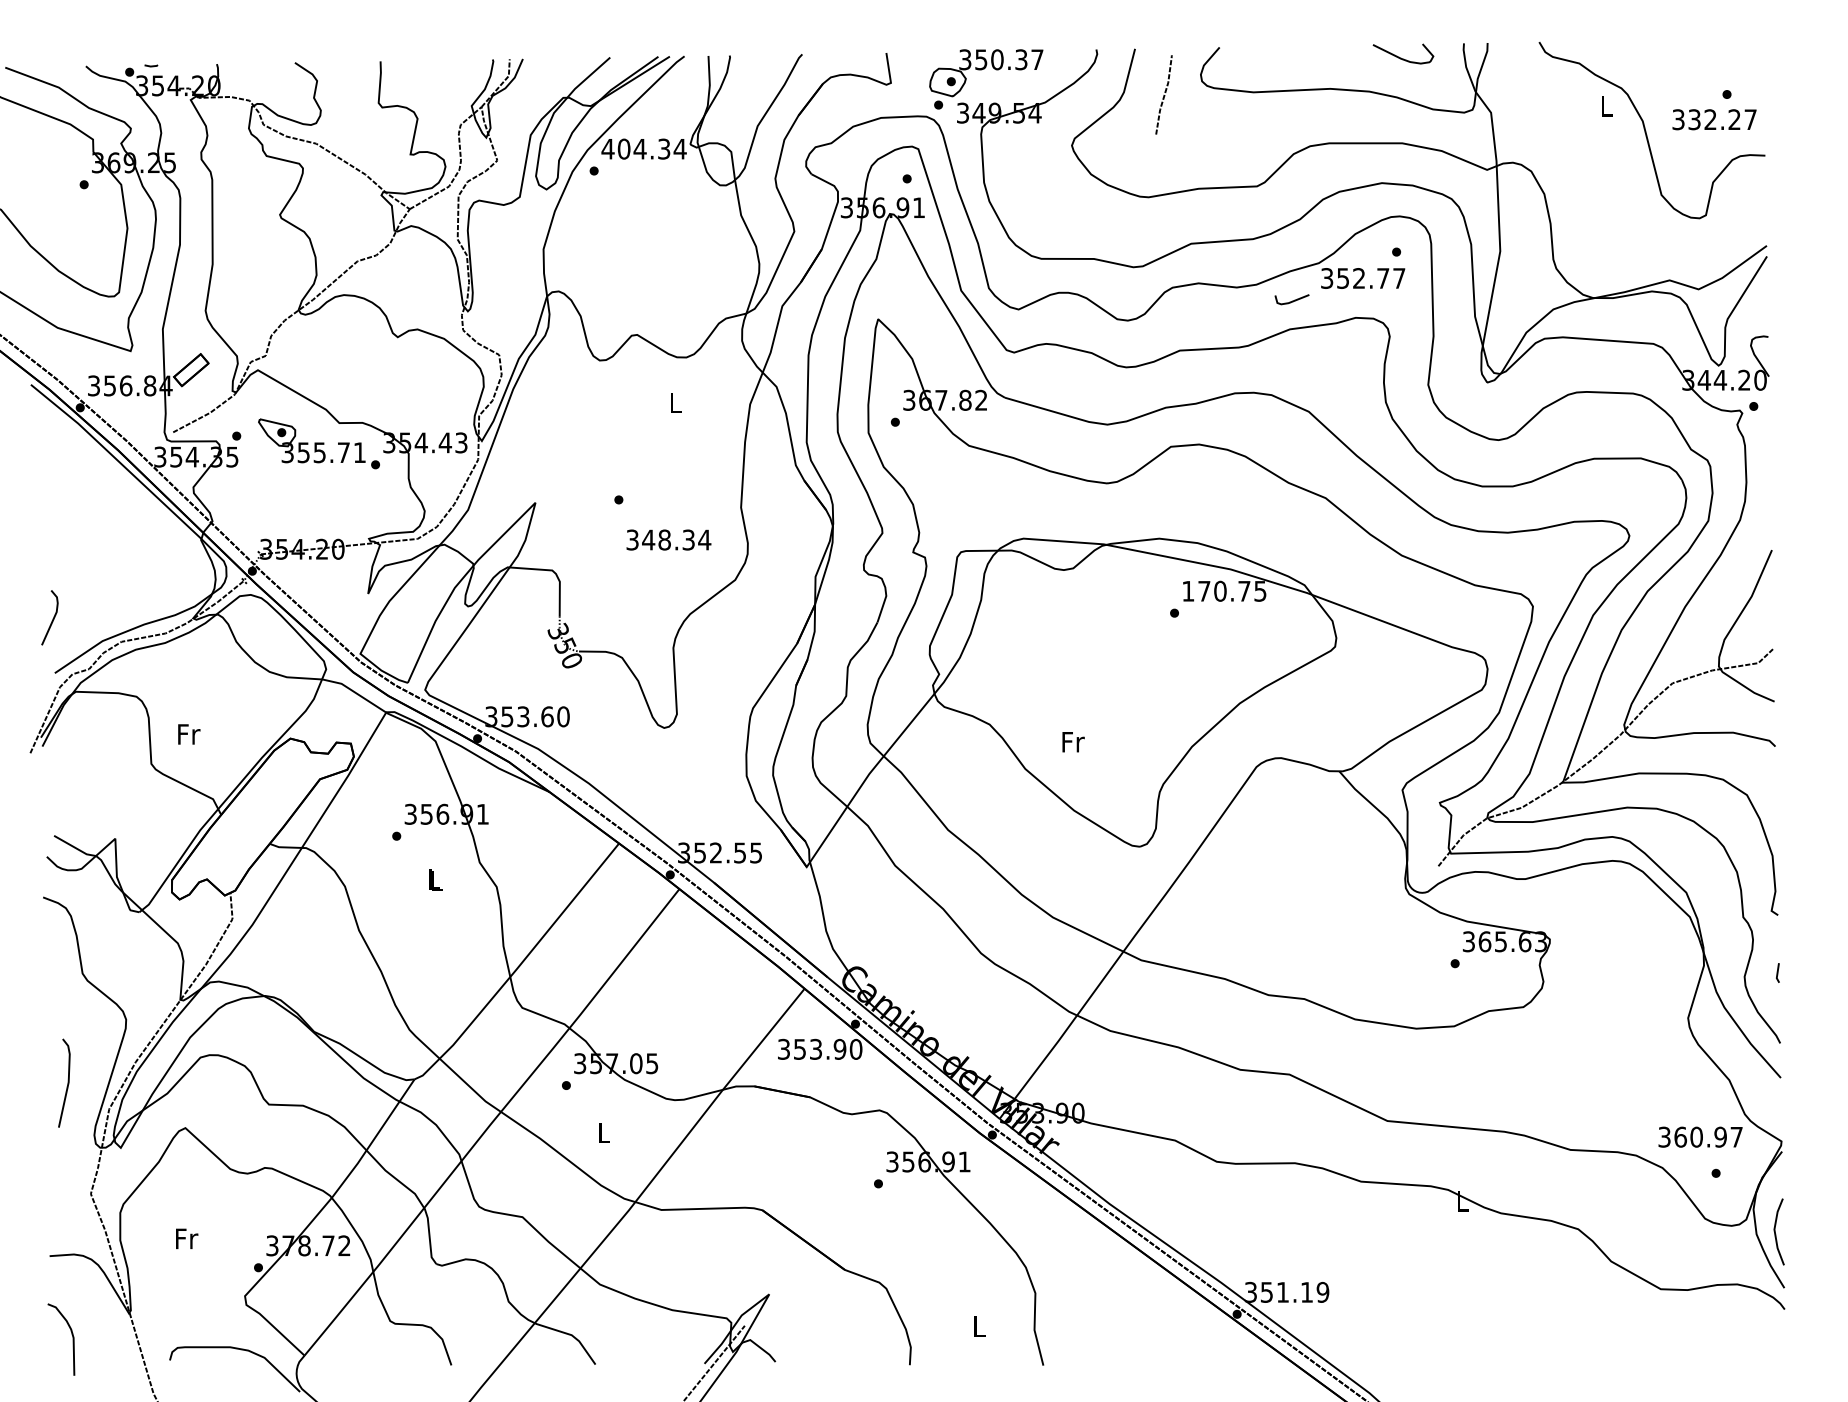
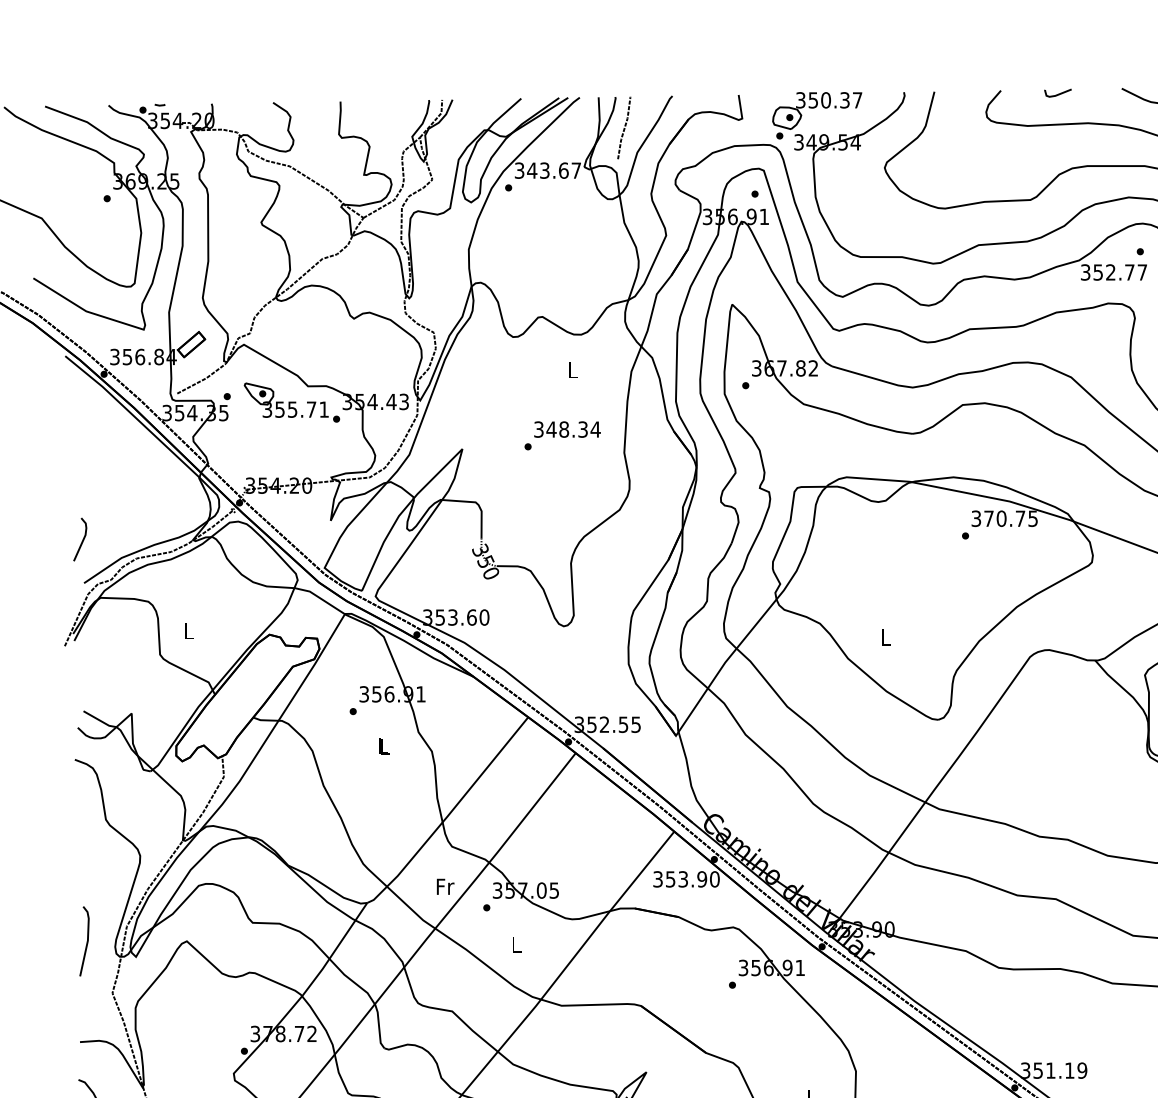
line: (1163, 95) -> (623, 128), moved
text: (643, 148) -> (547, 170), 404.34 -> 343.67
curve: (1292, 300) -> (1058, 93), moved
text: (668, 539) -> (567, 429), moved
text: (1188, 590) -> (976, 518), 170.75 -> 370.75
text: (189, 734) -> (190, 631), Fr -> L
text: (1073, 742) -> (885, 637), Fr -> L
line: (67, 1082) -> (86, 940), moved
text: (187, 1238) -> (445, 886), moved

